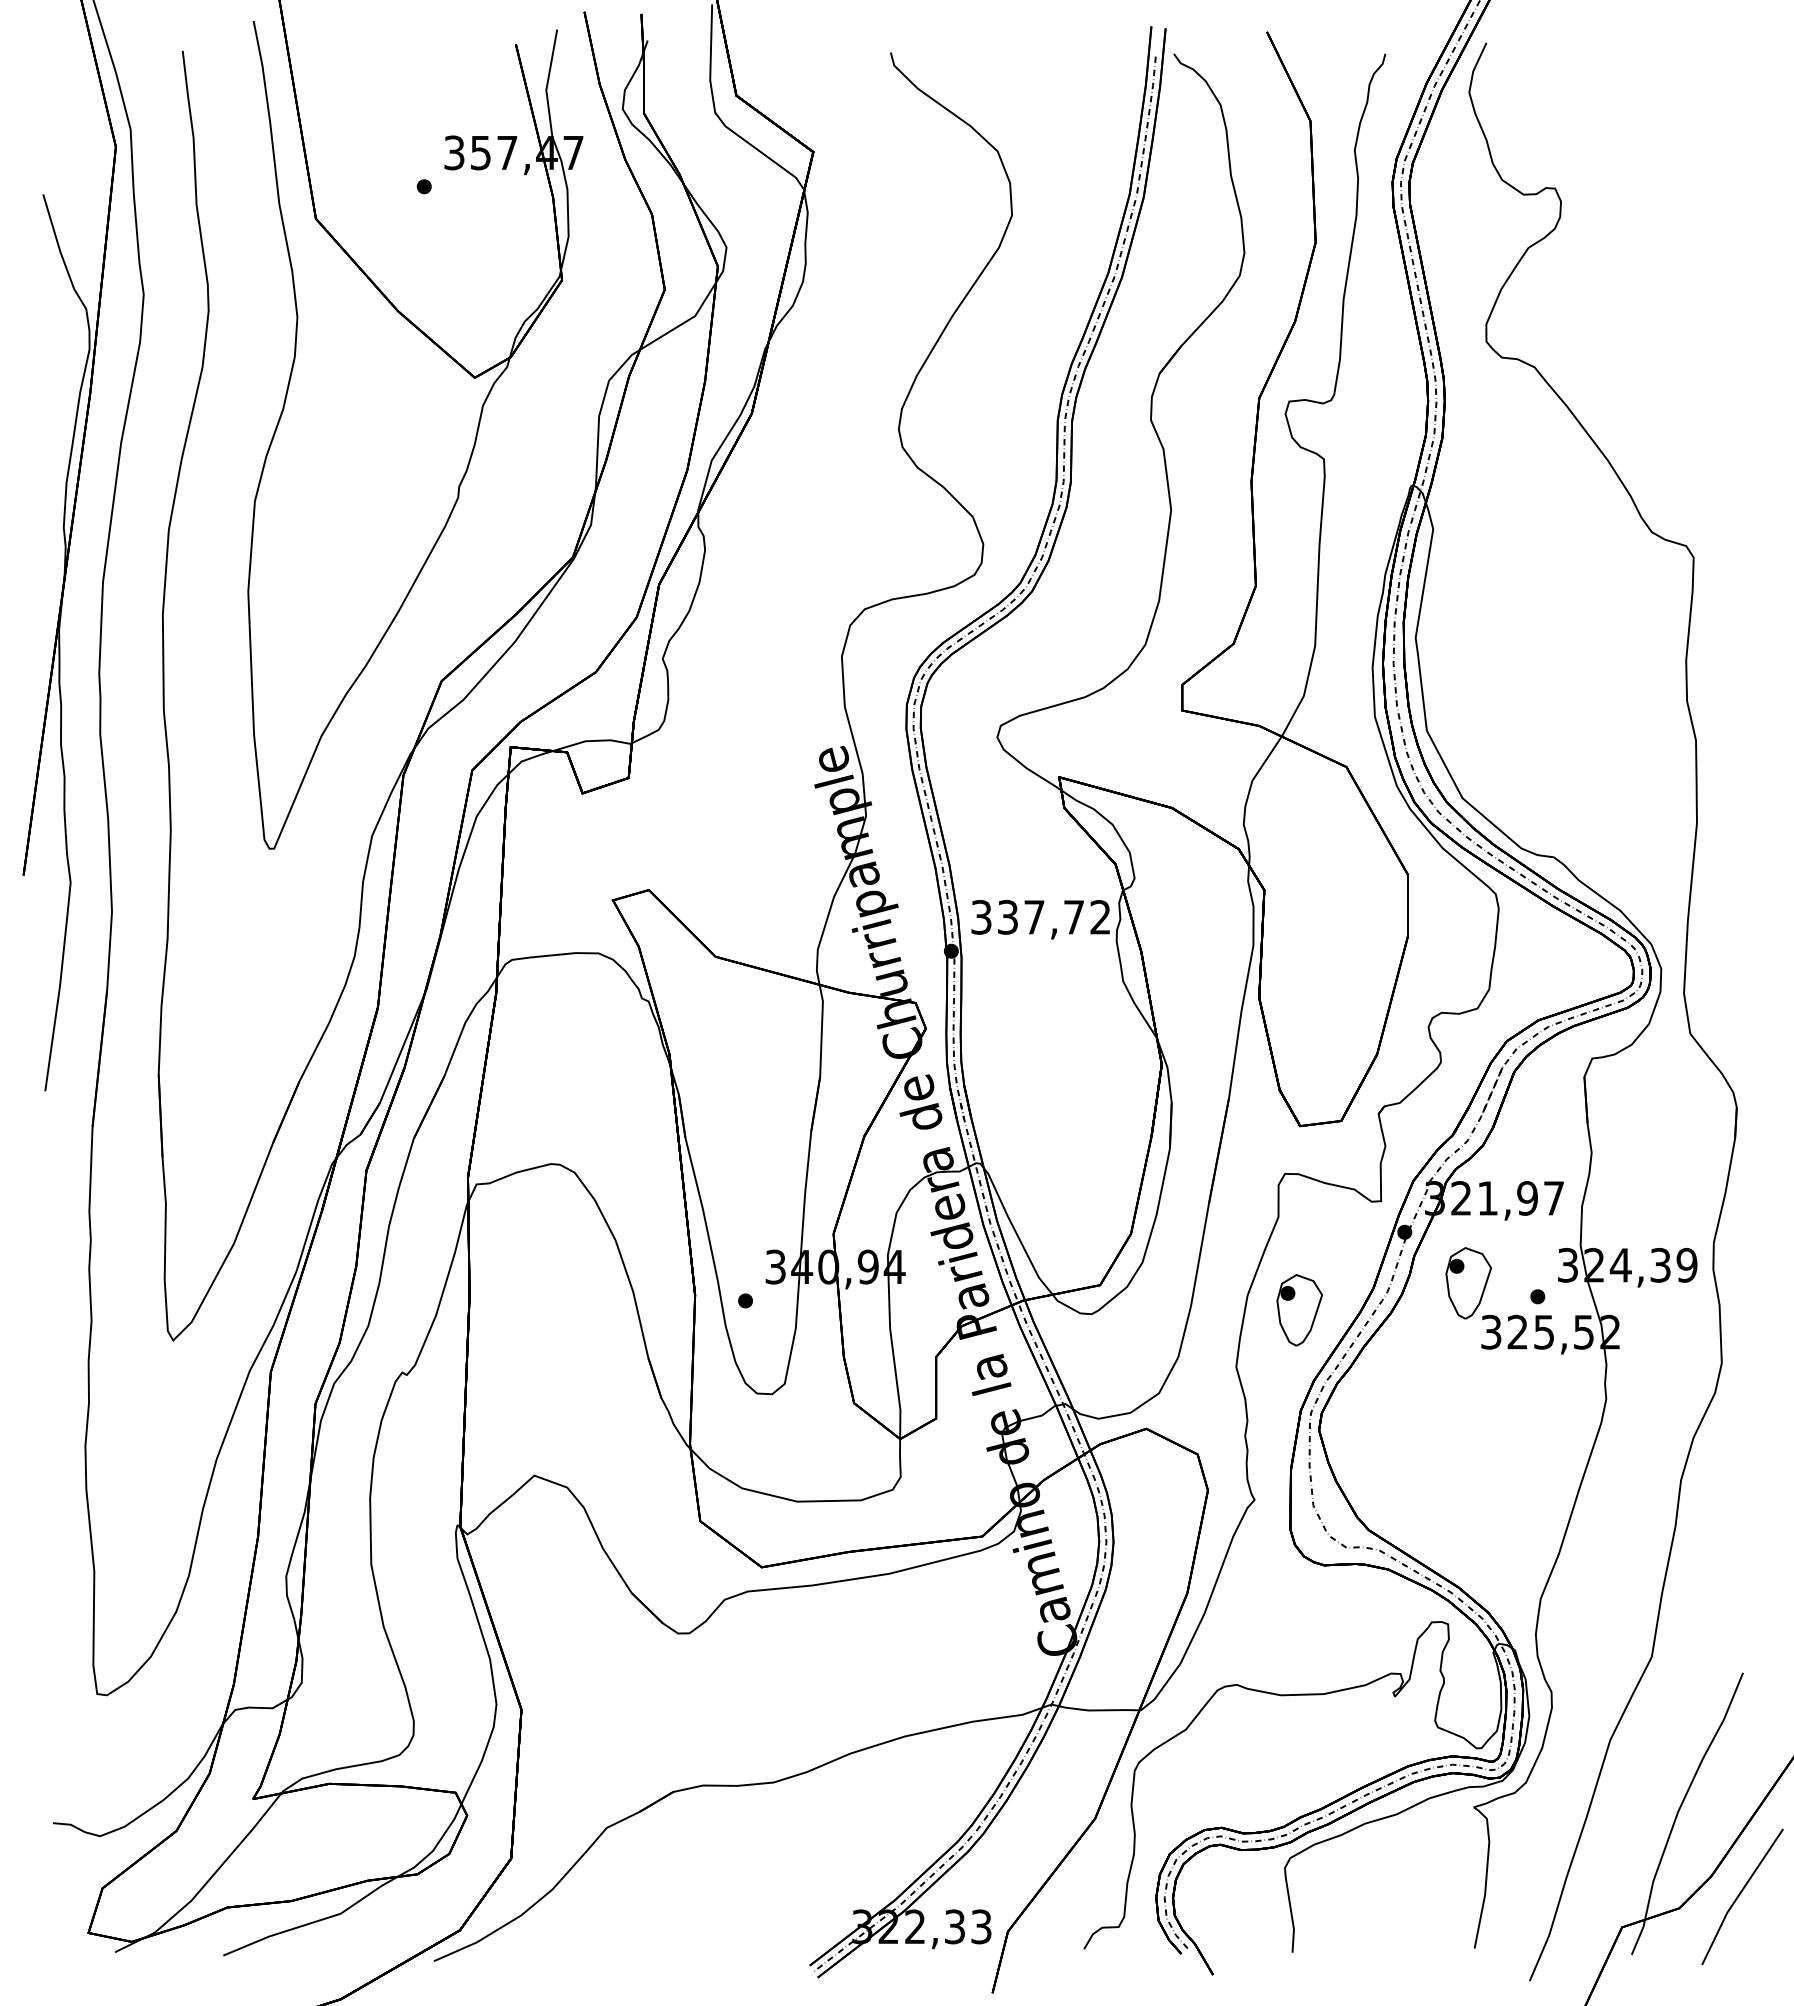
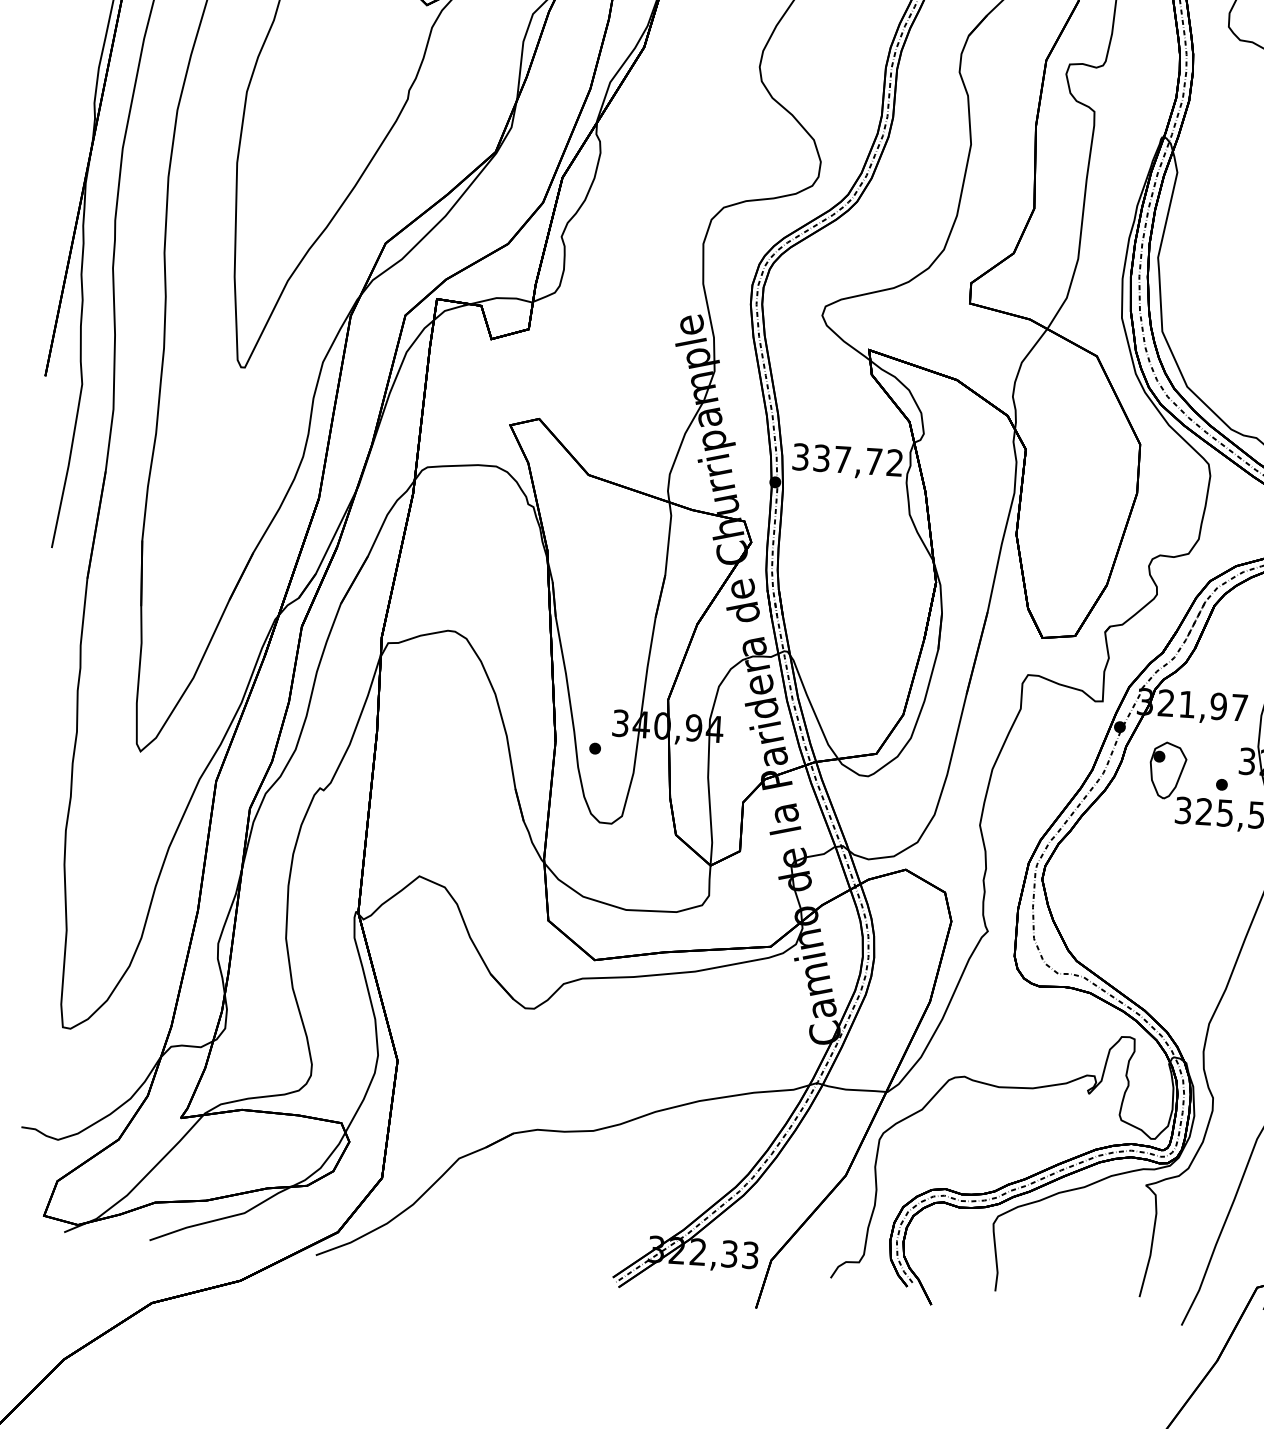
part: (1299, 1310) -> (1032, 783), removed

